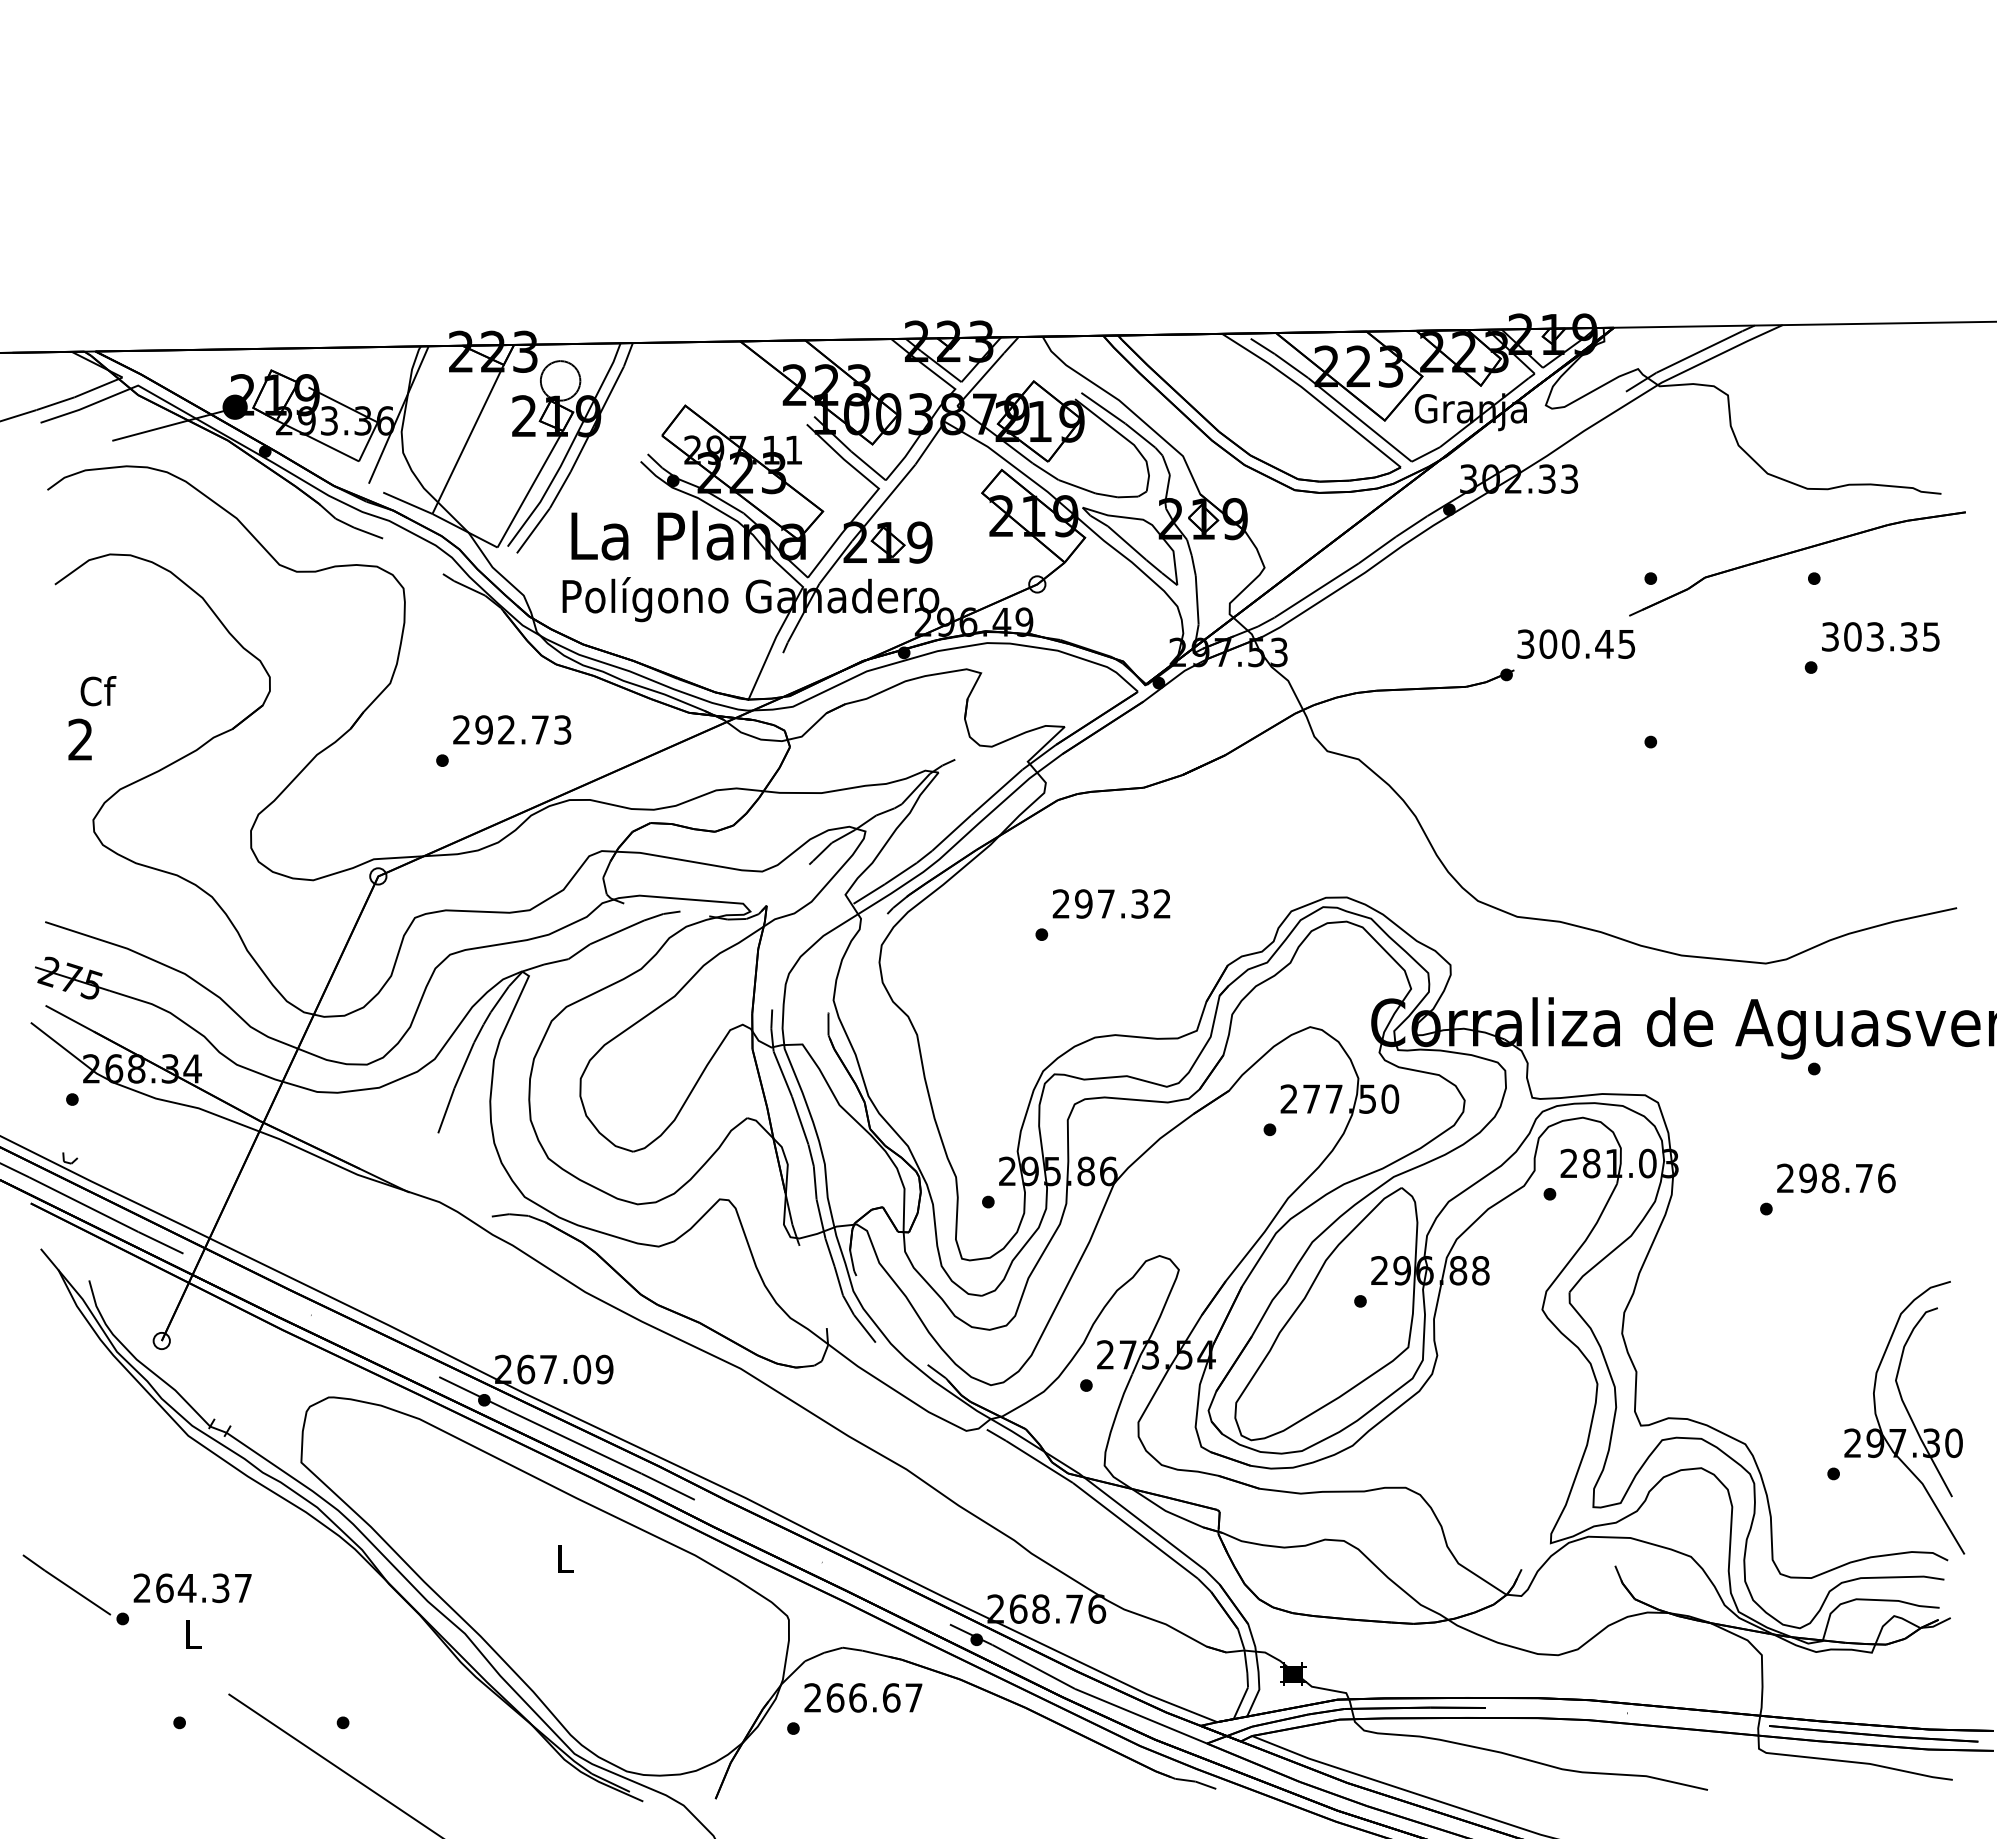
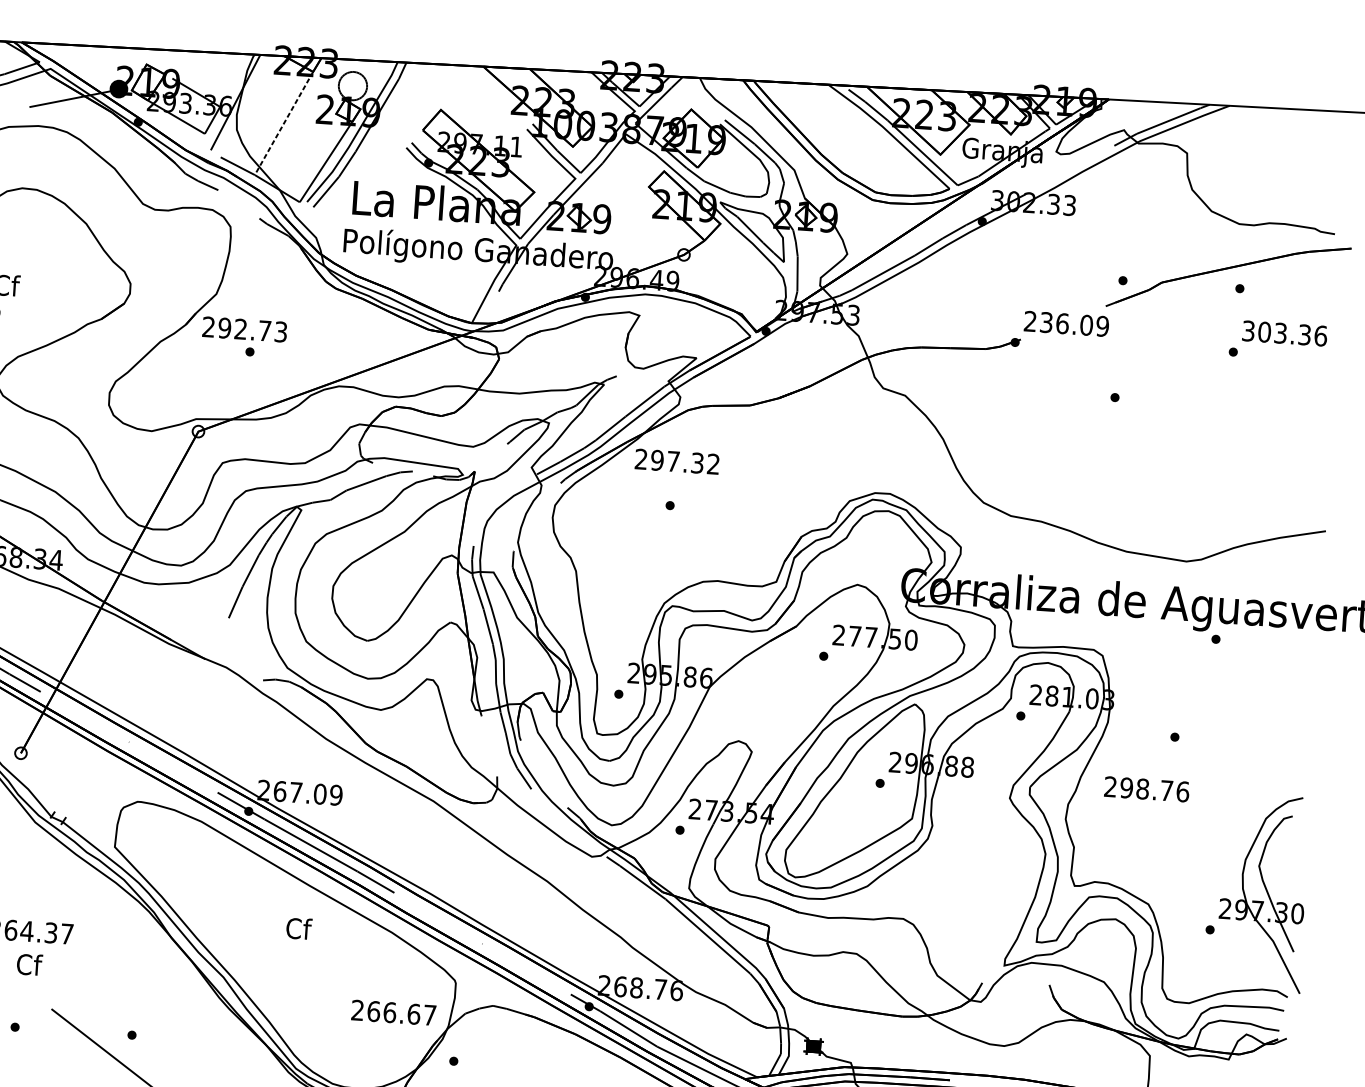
line: (468, 439) -> (284, 123), solid -> dashed
text: (1931, 636) -> (1320, 335), 303.35 -> 303.36
text: (1576, 643) -> (1066, 323), 300.45 -> 236.09
text: (512, 729) -> (245, 329), moved
text: (1111, 903) -> (677, 461), moved
text: (1836, 1178) -> (1147, 789), moved
text: (565, 1558) -> (299, 928), L -> Cf
text: (193, 1634) -> (29, 964), L -> Cf
text: (863, 1697) -> (393, 1012), moved

